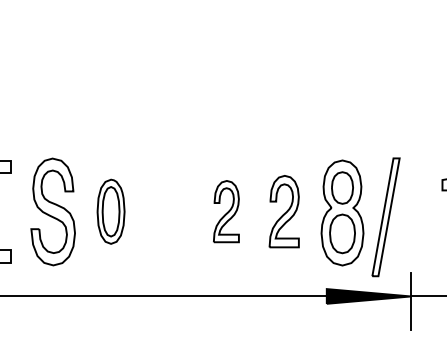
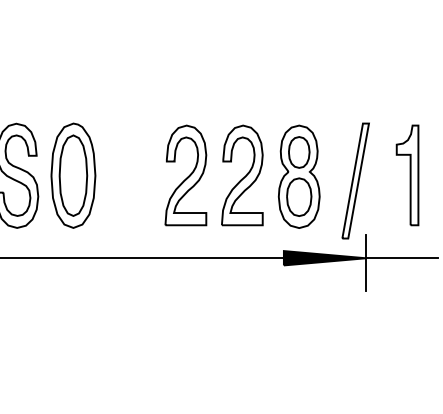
part: (111, 211) -> (73, 175), size x1.67
part: (225, 211) -> (185, 175), size x1.67
part: (284, 211) -> (242, 175), size x1.43
part: (385, 216) -> (355, 180), moved

